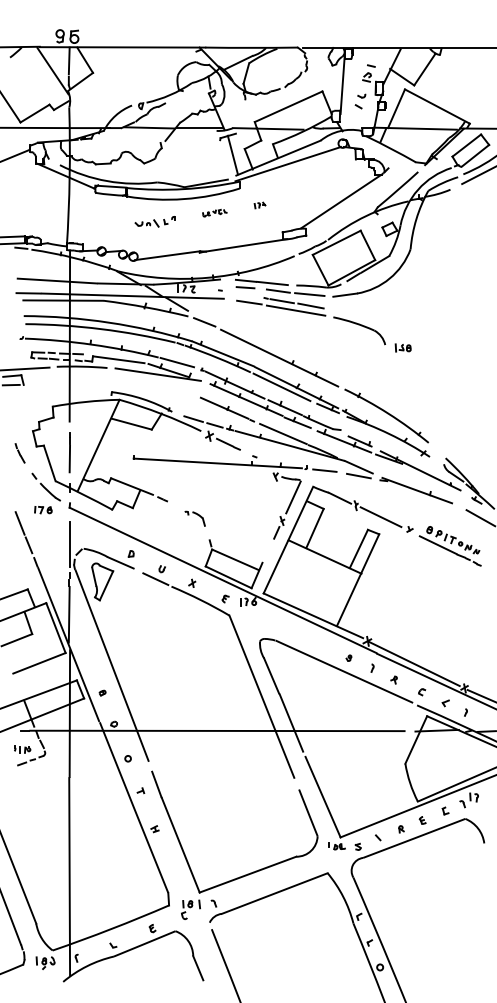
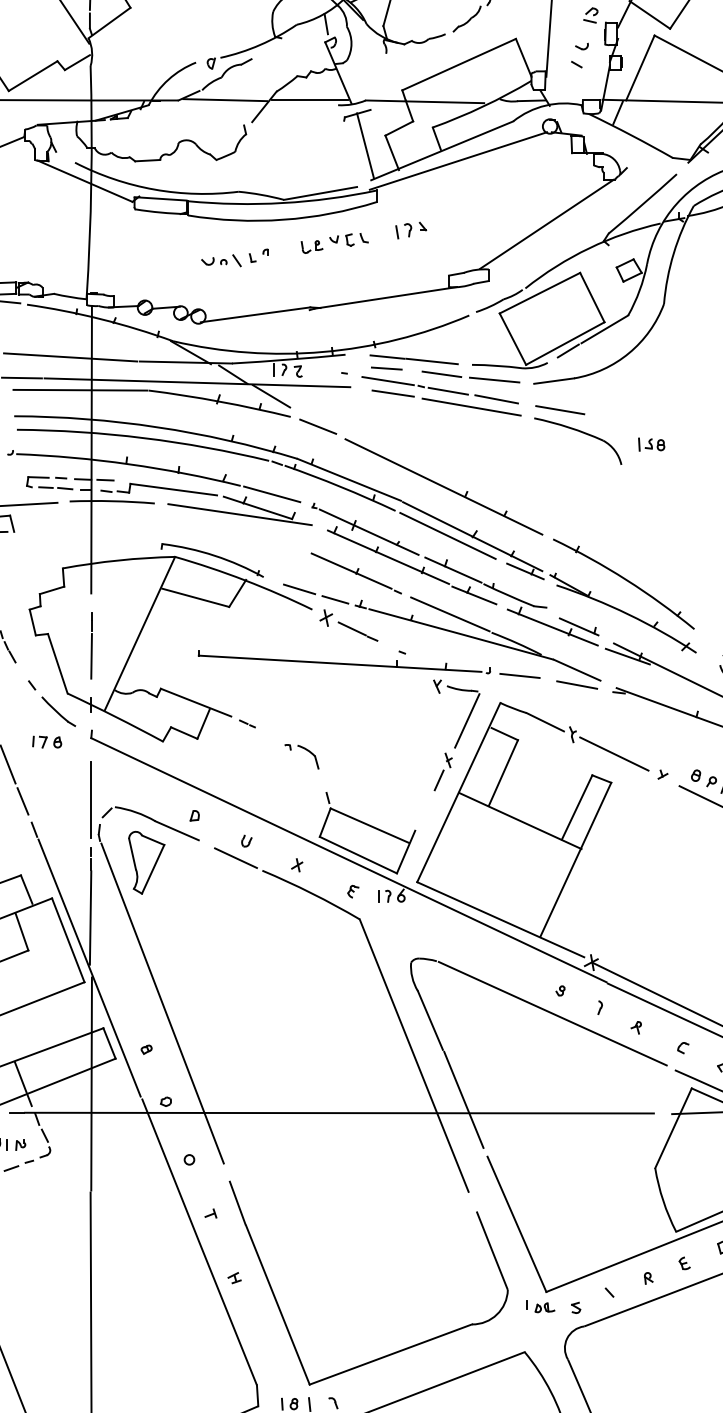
part: (259, 205) -> (410, 230), size x1.67
part: (214, 212) -> (334, 242), size x1.67
line: (246, 294) -> (388, 379), added
line: (348, 312) -> (559, 410), added
part: (402, 347) -> (650, 443), moved

